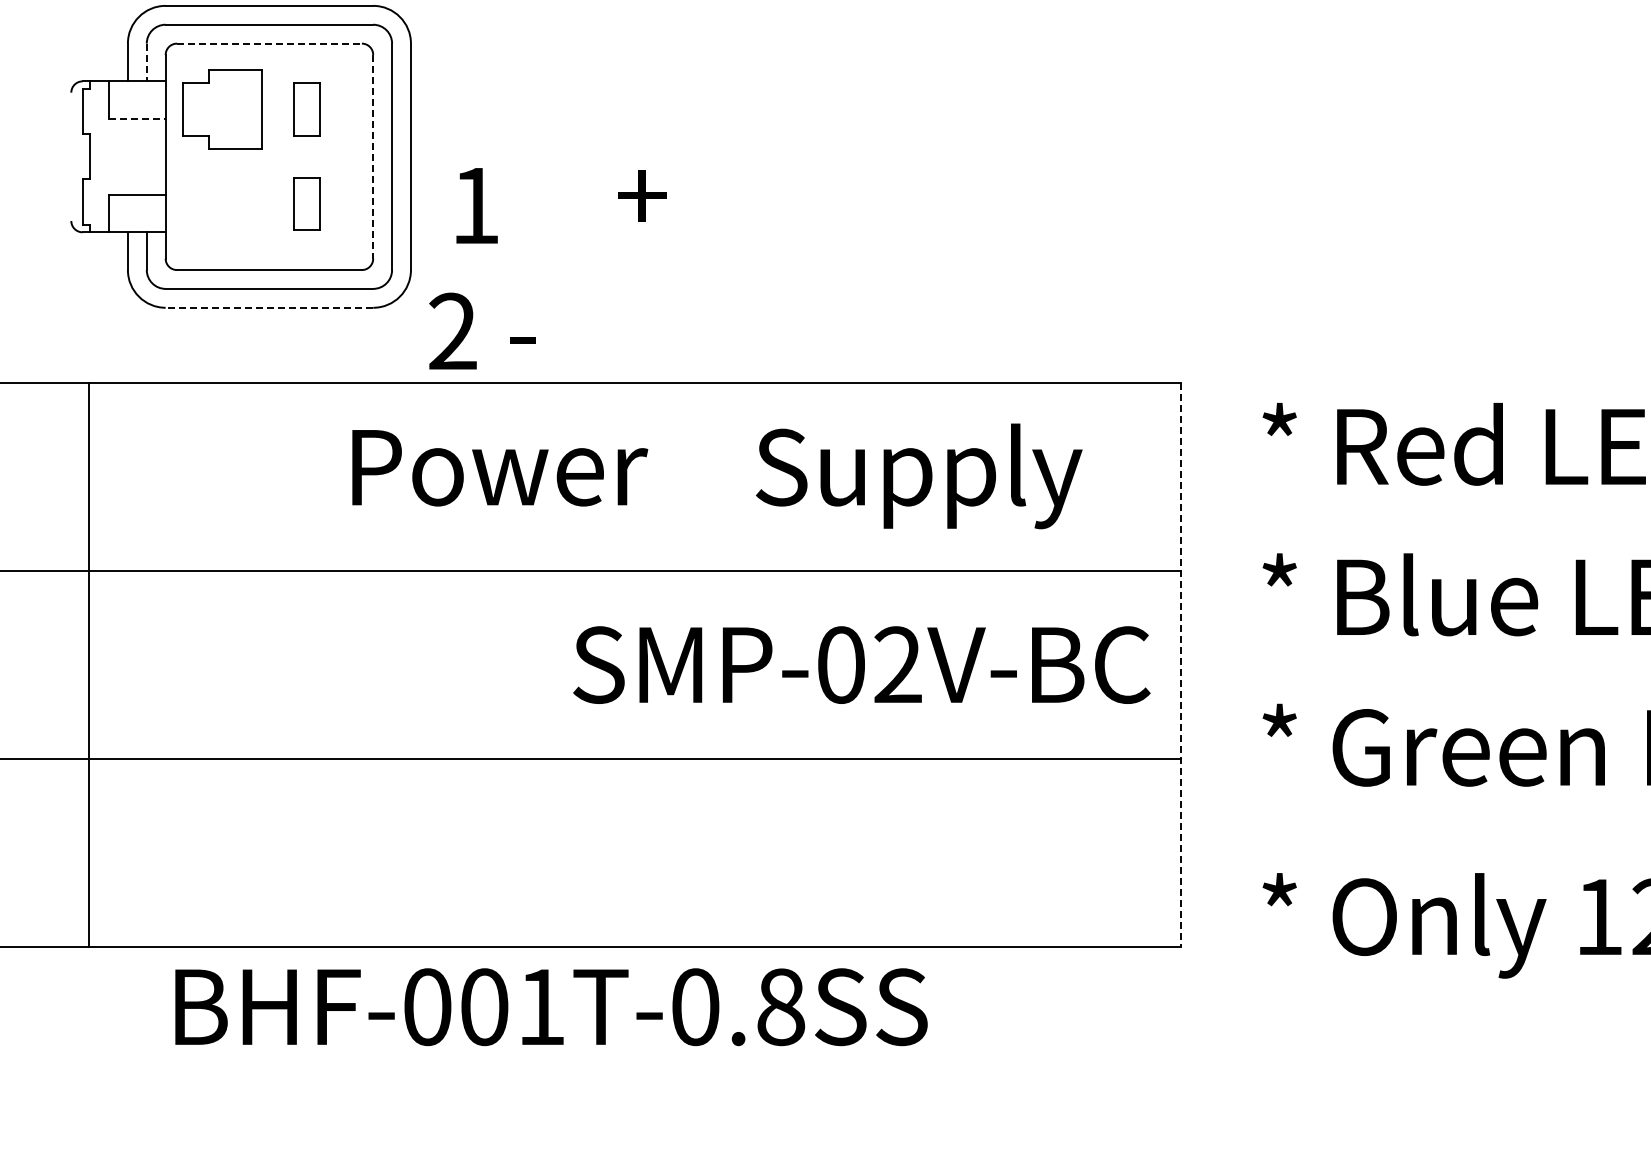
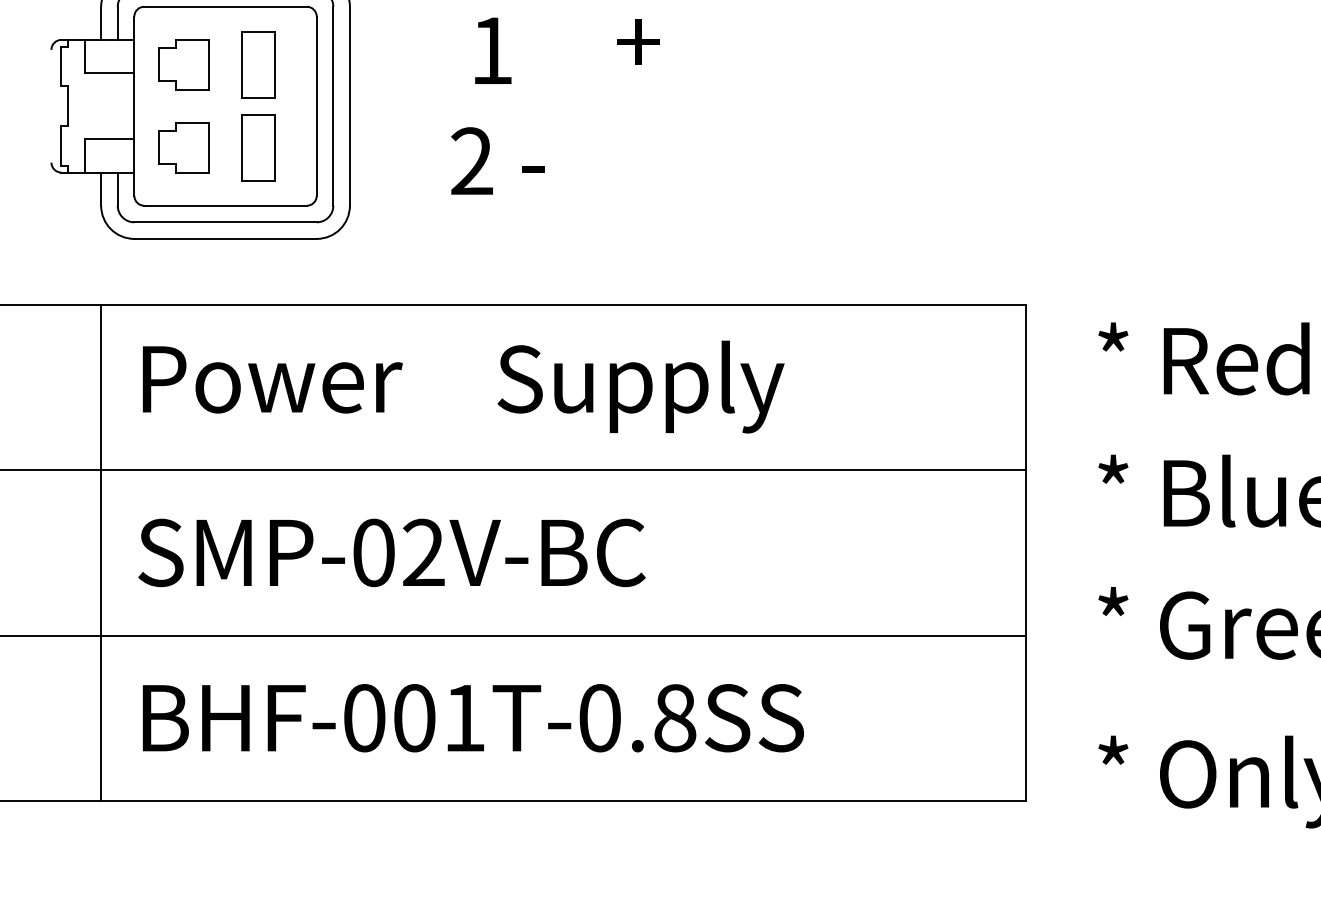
line: (269, 43) -> (225, 6), dashed -> solid
line: (146, 62) -> (117, 23), dashed -> solid
part: (222, 109) -> (184, 64), size x0.71
part: (306, 109) -> (258, 64), size x1.43
line: (137, 119) -> (109, 73), dashed -> solid
line: (373, 156) -> (316, 105), dashed -> solid
part: (222, 203) -> (184, 147), added
part: (306, 203) -> (258, 147), size x1.43
text: (547, 268) -> (555, 105), moved
line: (269, 307) -> (225, 238), dashed -> solid
text: (717, 476) -> (463, 387), moved
text: (861, 664) -> (391, 552), moved
line: (89, 665) -> (100, 553), moved
line: (1180, 665) -> (1026, 553), dashed -> solid
text: (551, 1007) -> (473, 718), moved

